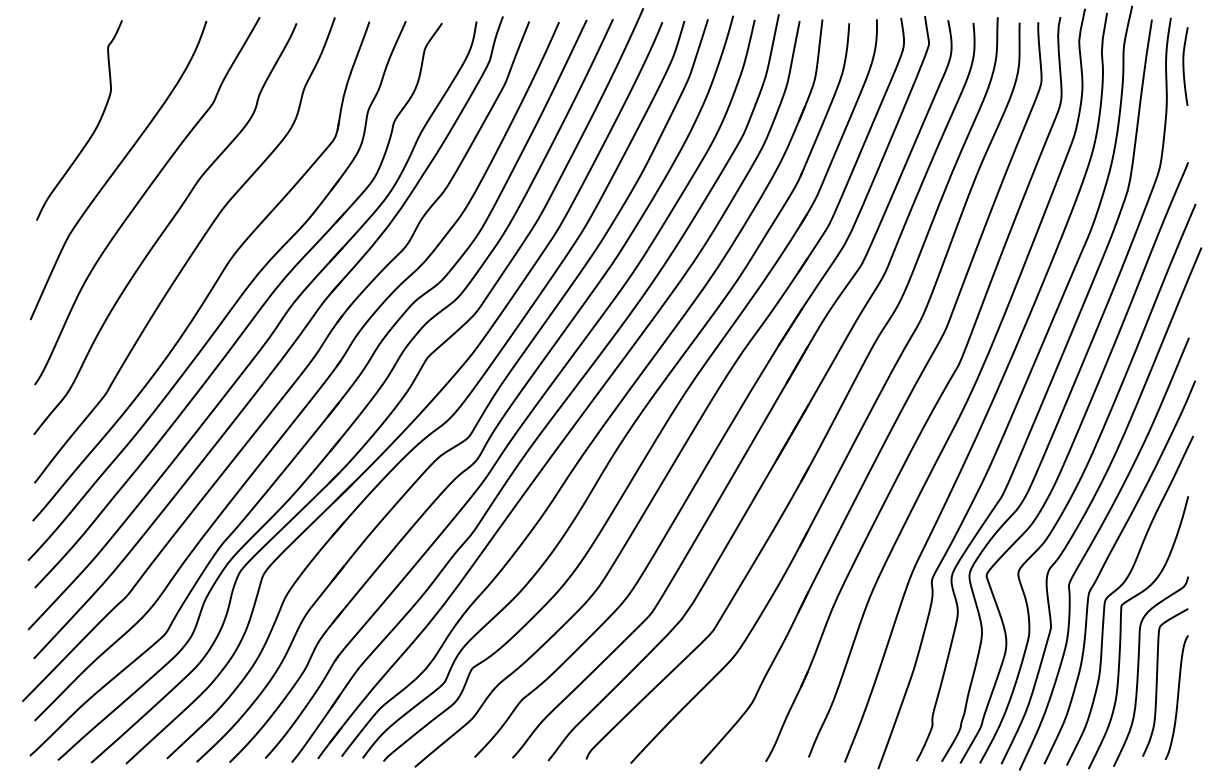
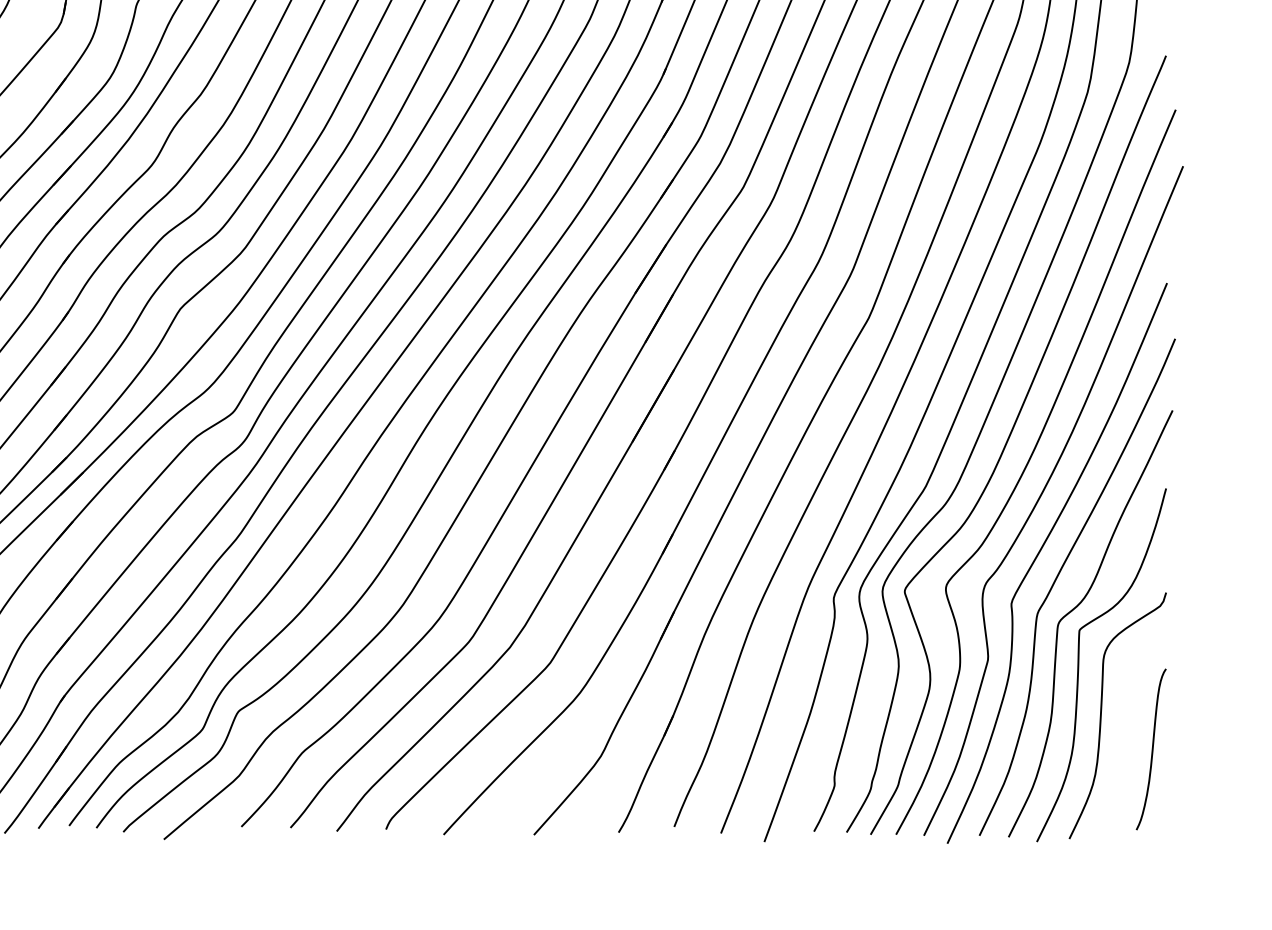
curve: (1157, 682) -> (1126, 729), removed

